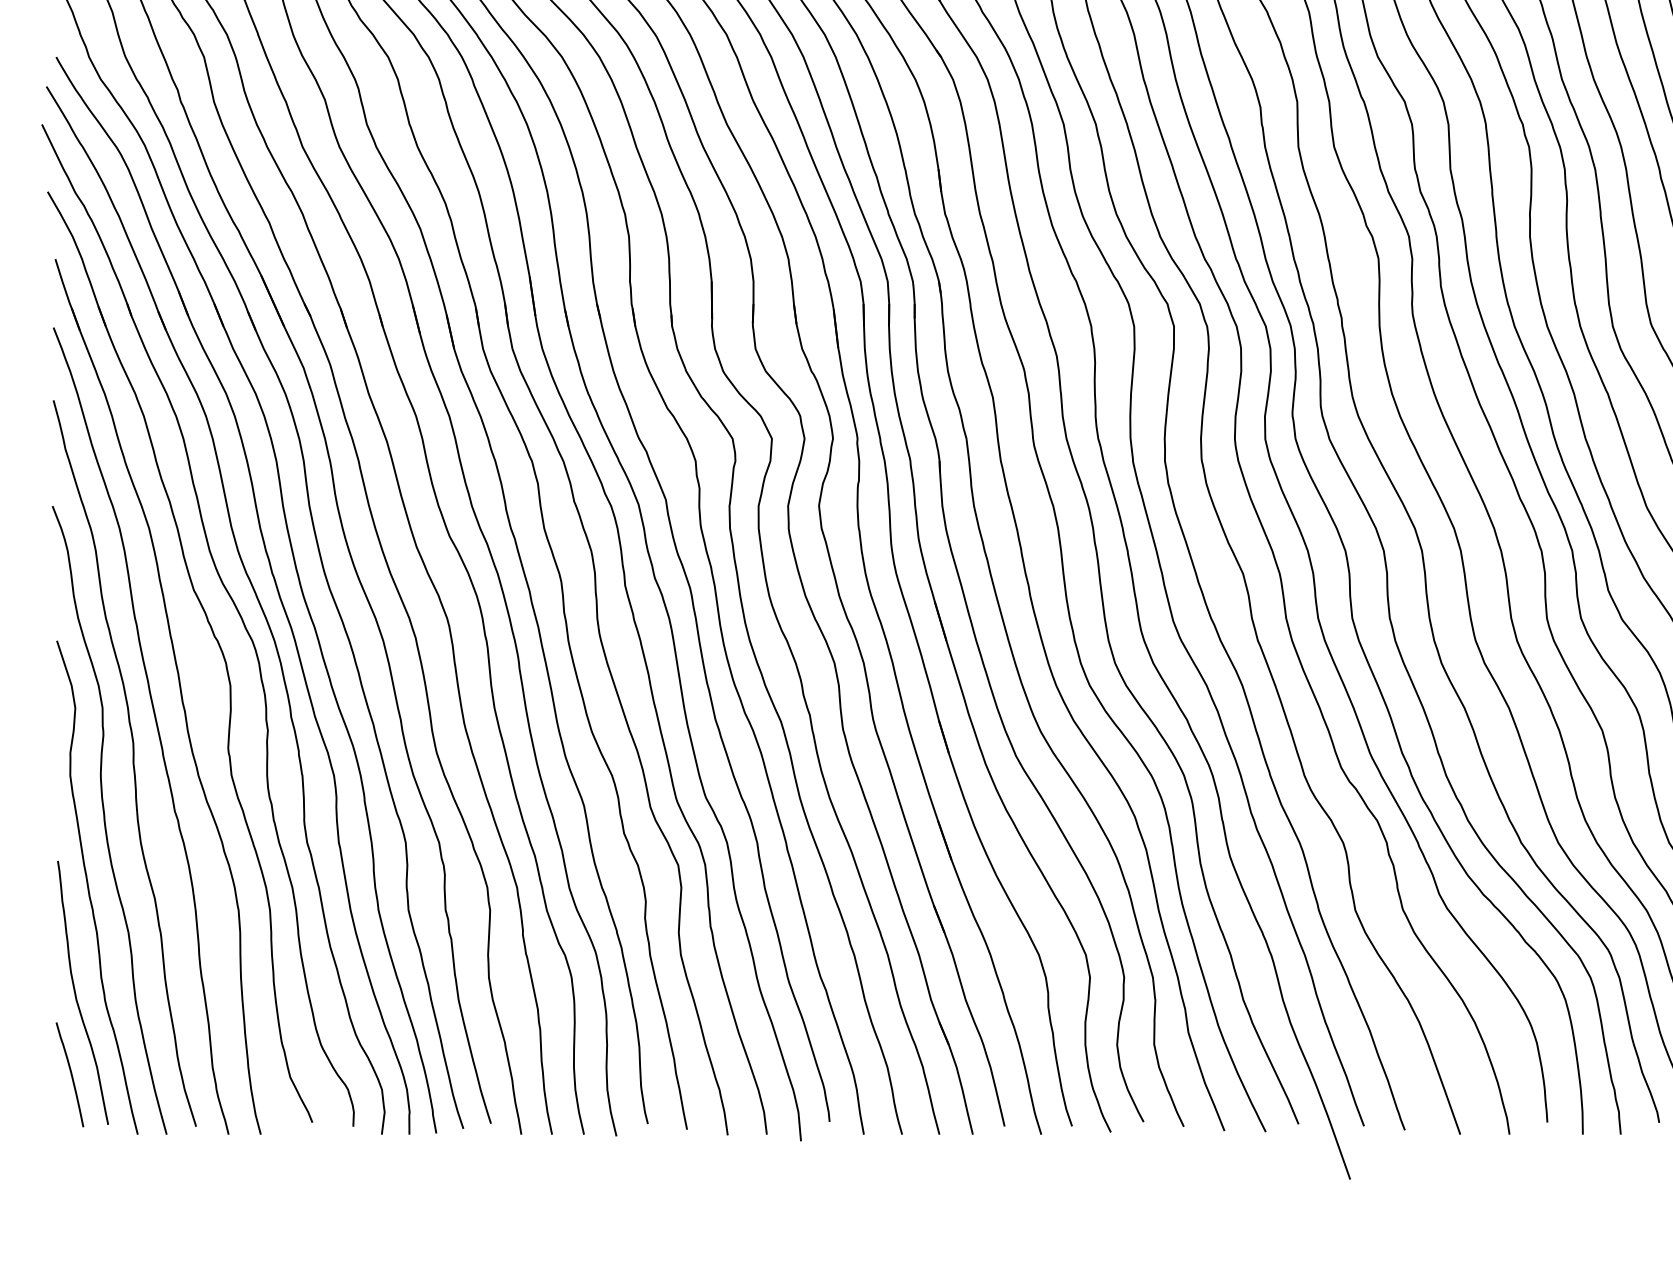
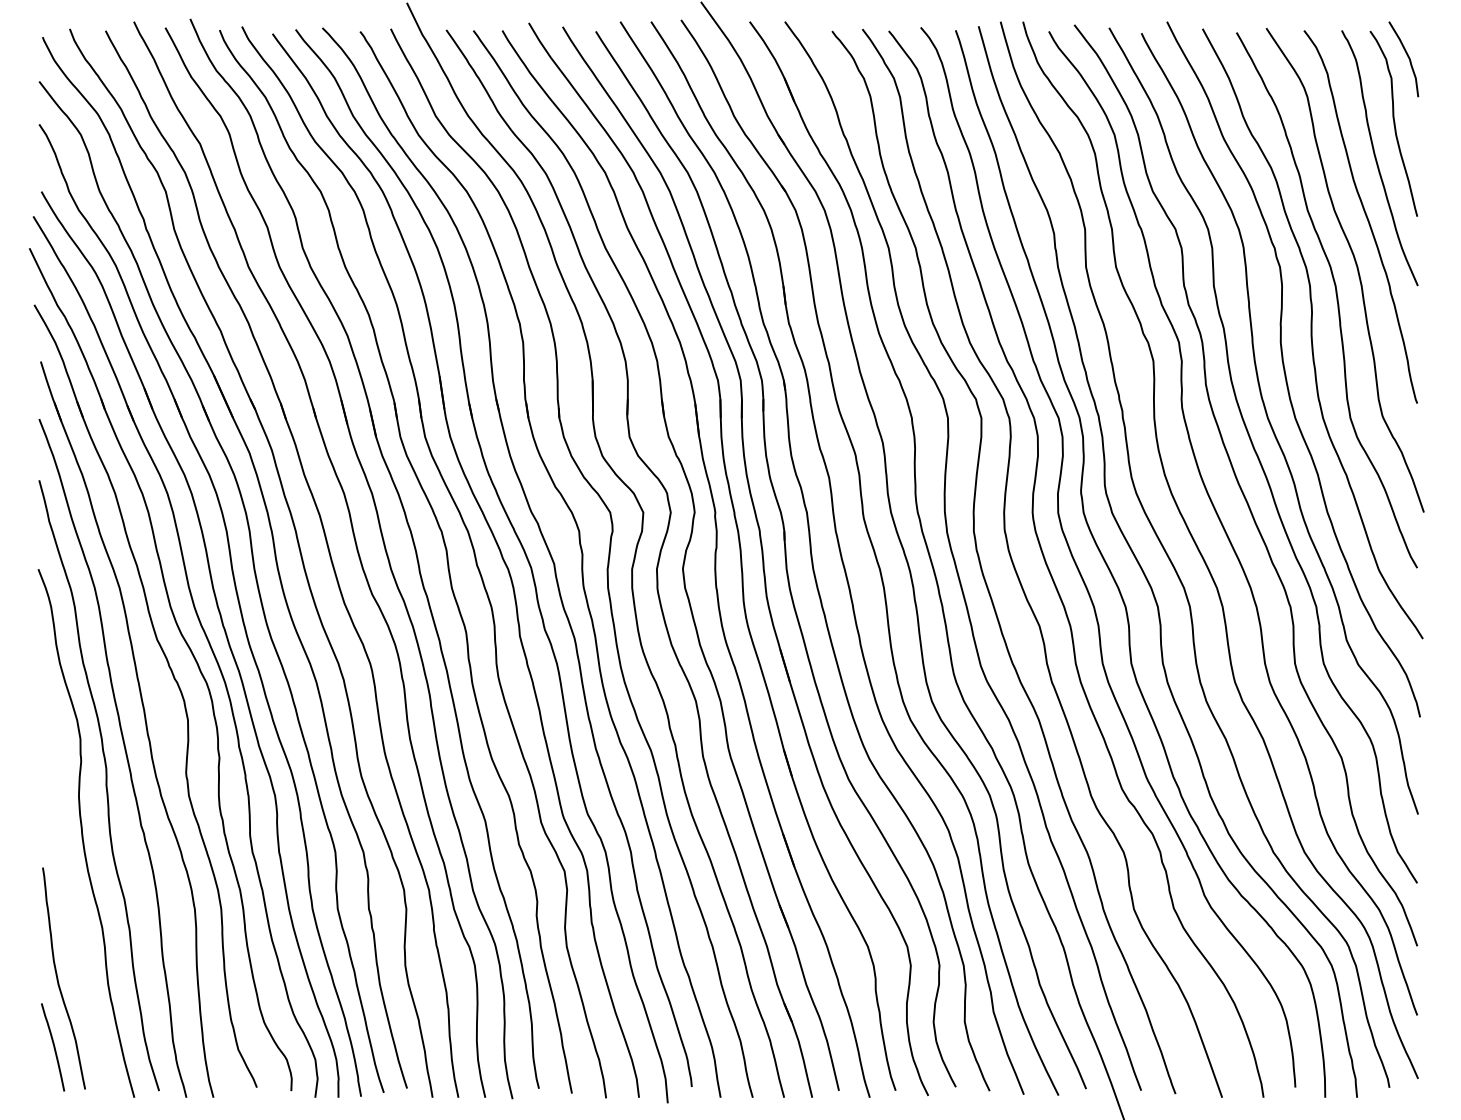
curve: (89, 887) -> (69, 889), removed

